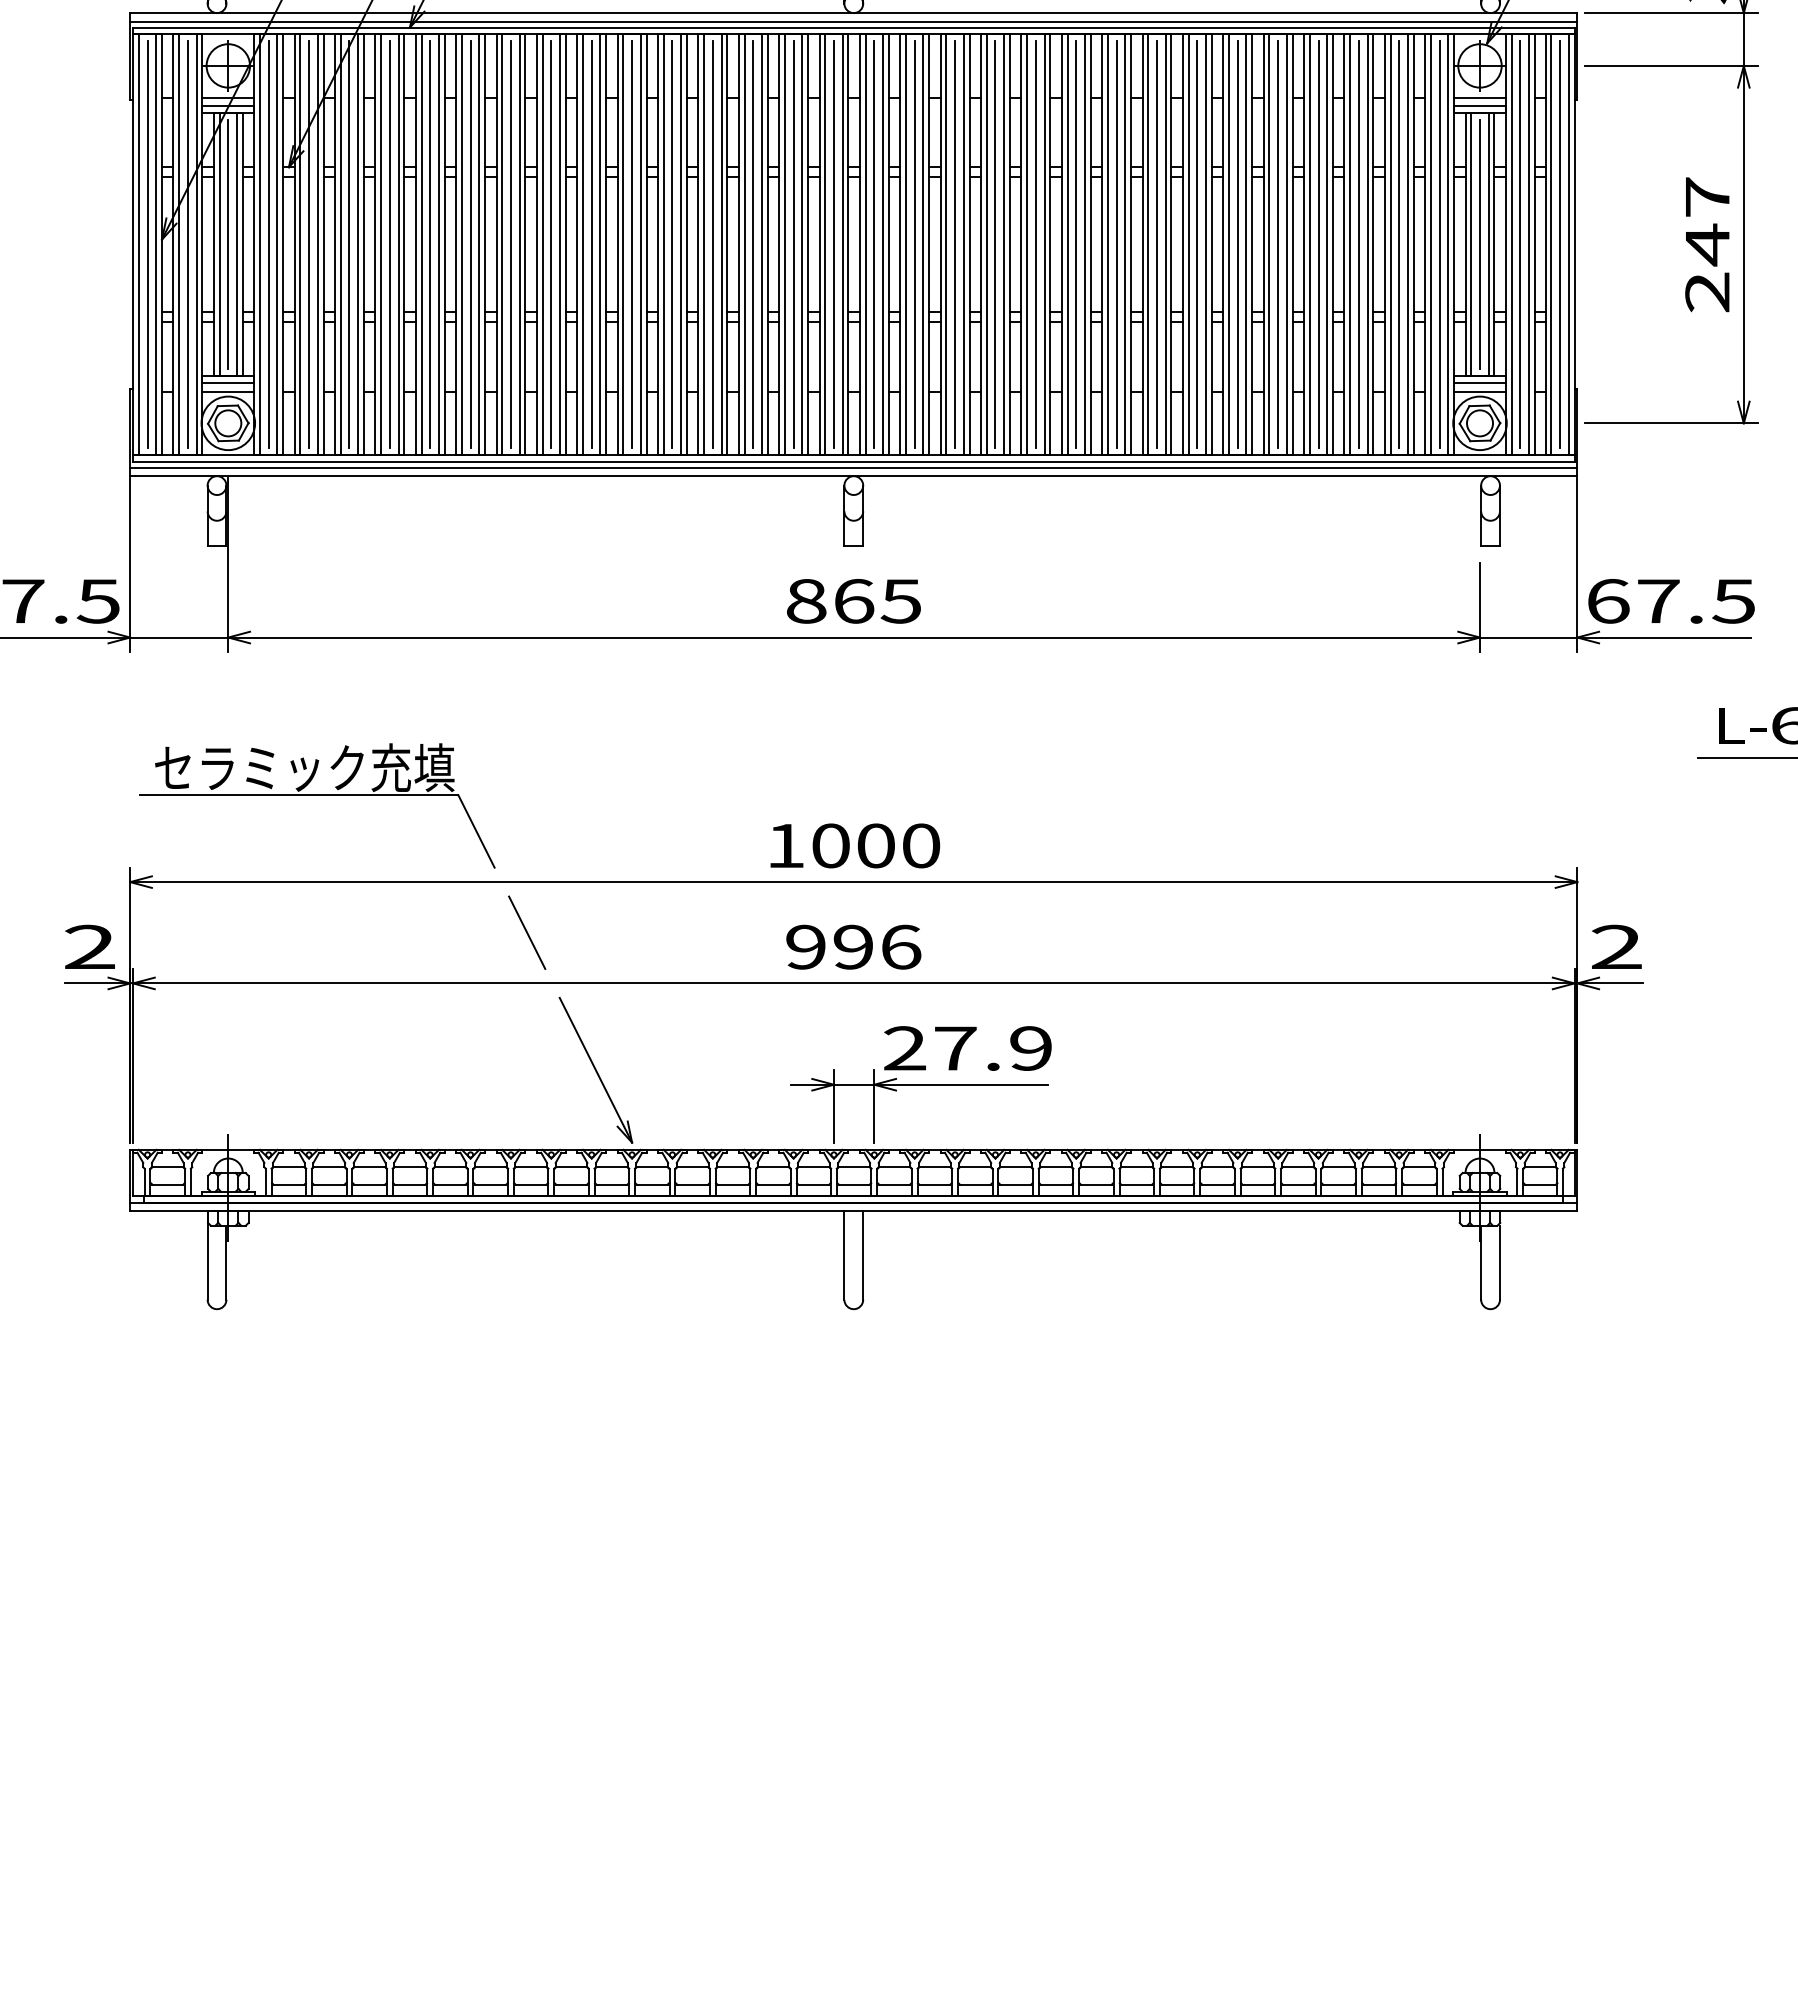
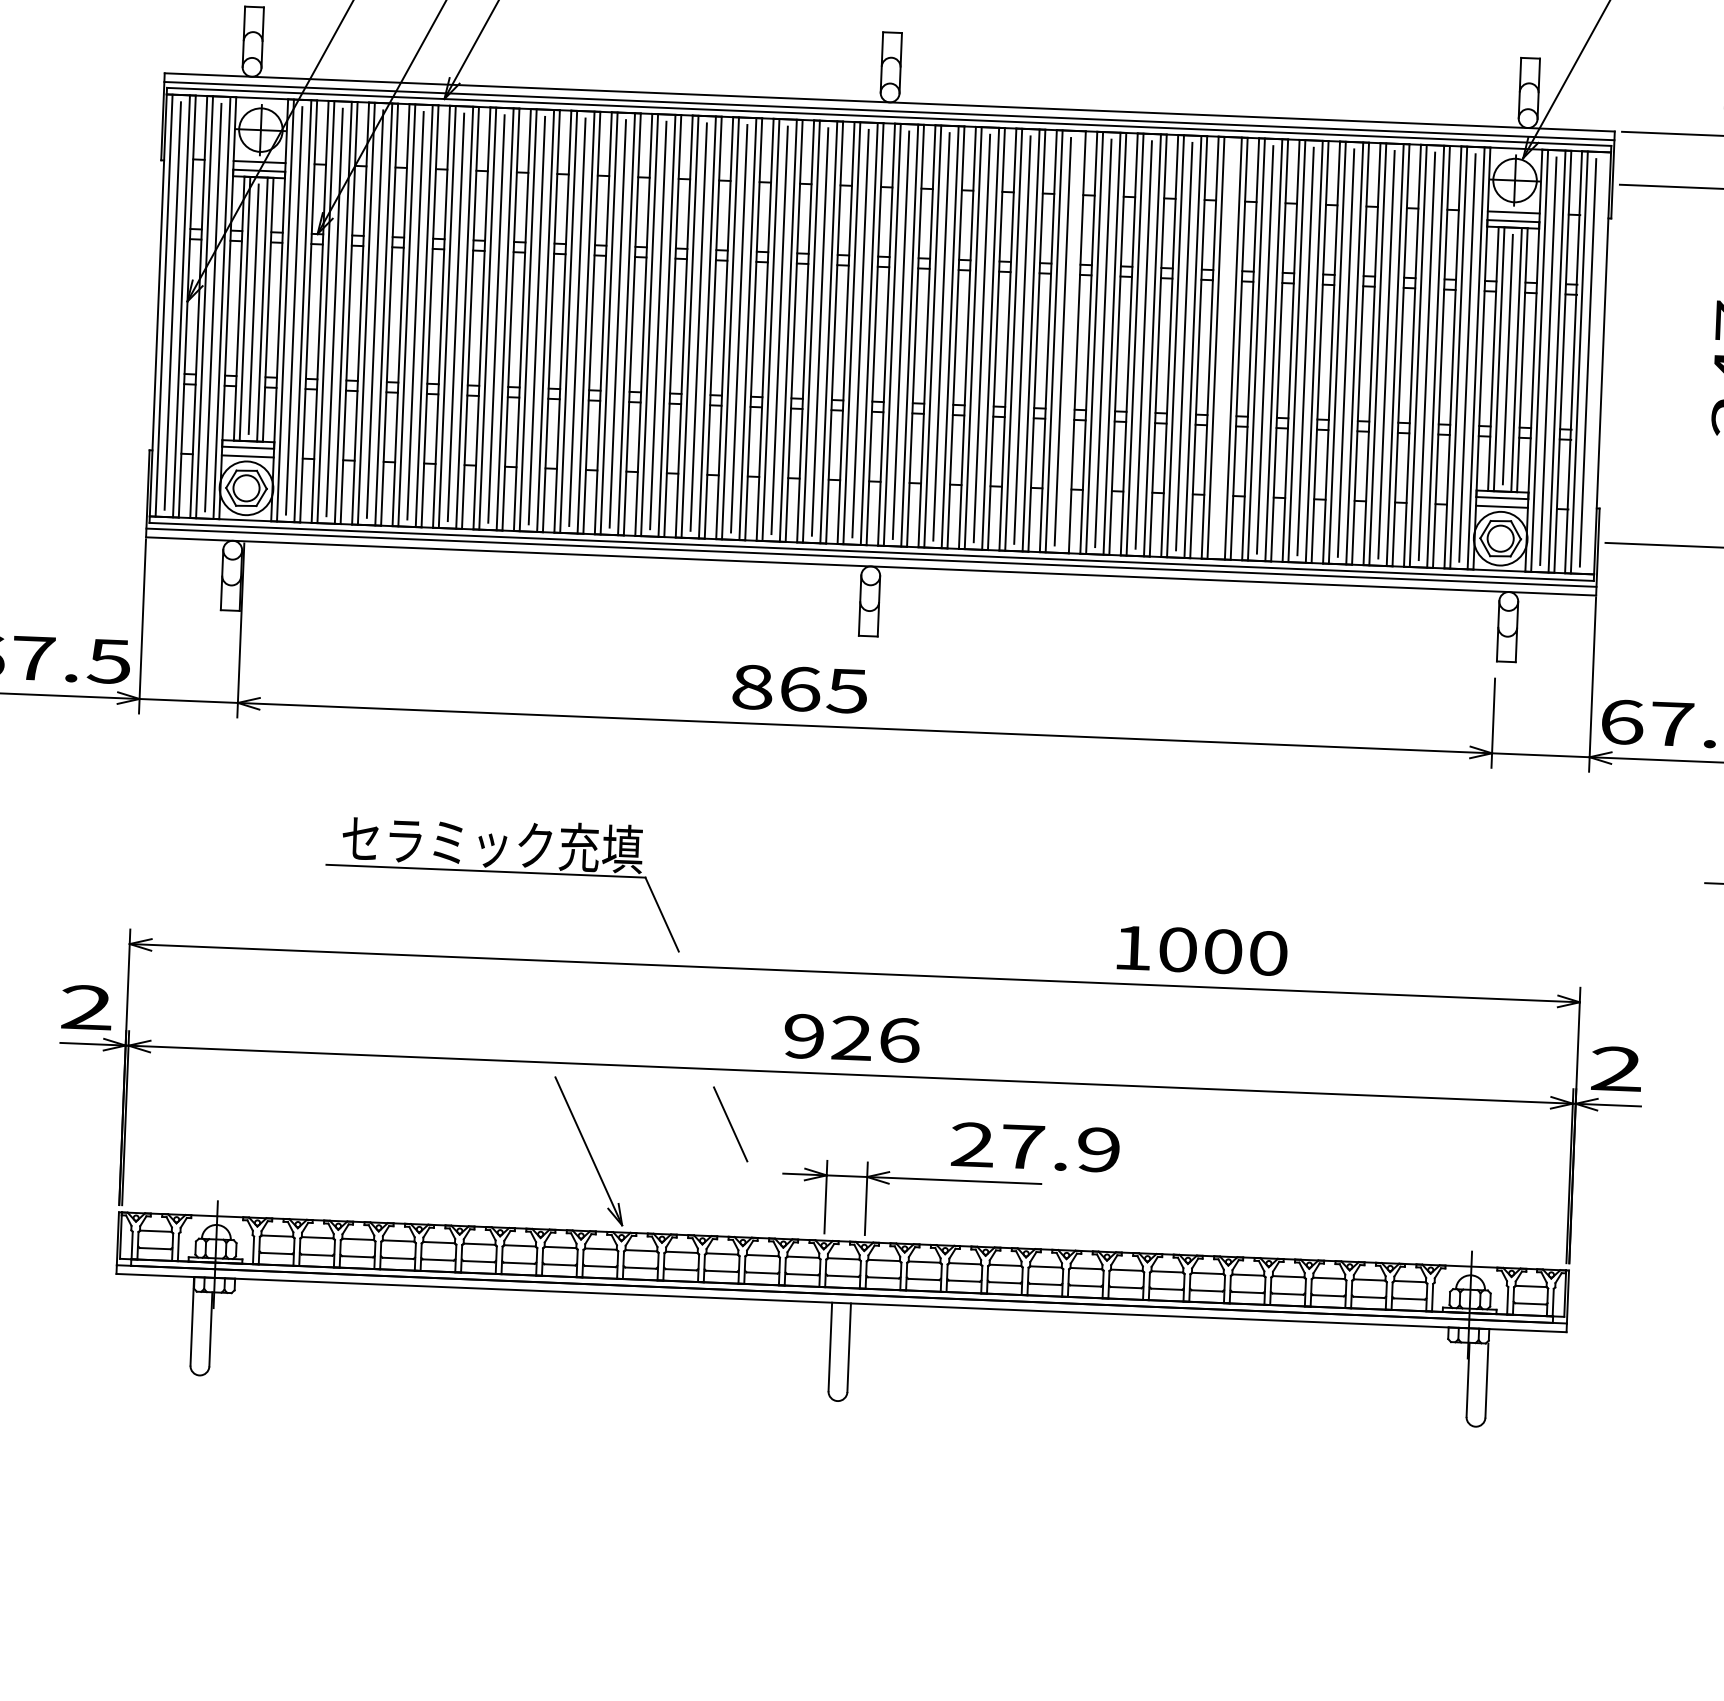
line: (1044, 244) -> (1071, 341), removed
line: (1197, 244) -> (1224, 348), removed
line: (1568, 244) -> (1596, 363), removed
text: (853, 601) -> (799, 689), moved
part: (317, 795) -> (504, 872), moved
text: (855, 845) -> (1202, 950), moved
line: (527, 932) -> (730, 1124), moved
text: (853, 947) -> (851, 1038), 996 -> 926
text: (967, 1048) -> (1035, 1147), moved

